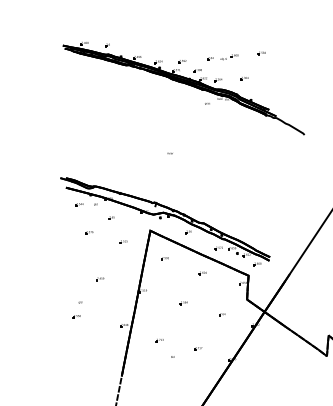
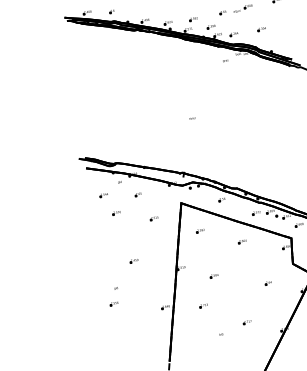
part: (79, 204) -> (103, 195), moved
part: (183, 303) -> (214, 276), moved
part: (159, 340) -> (203, 305), moved

